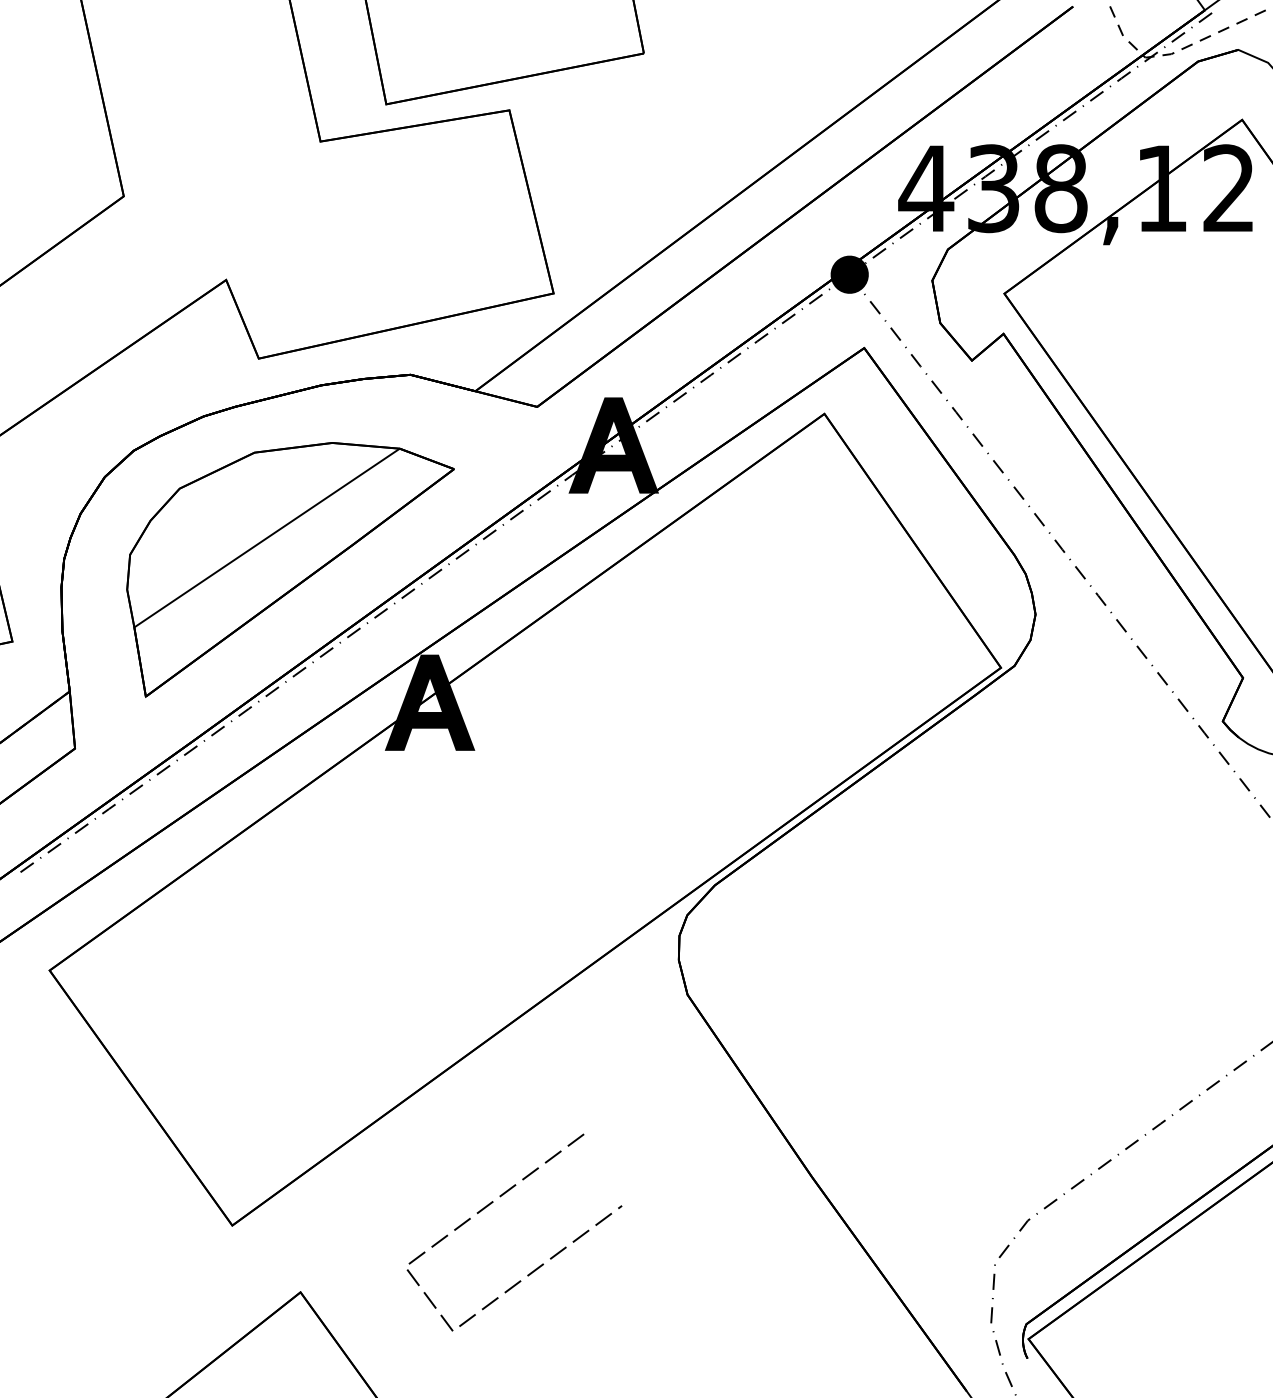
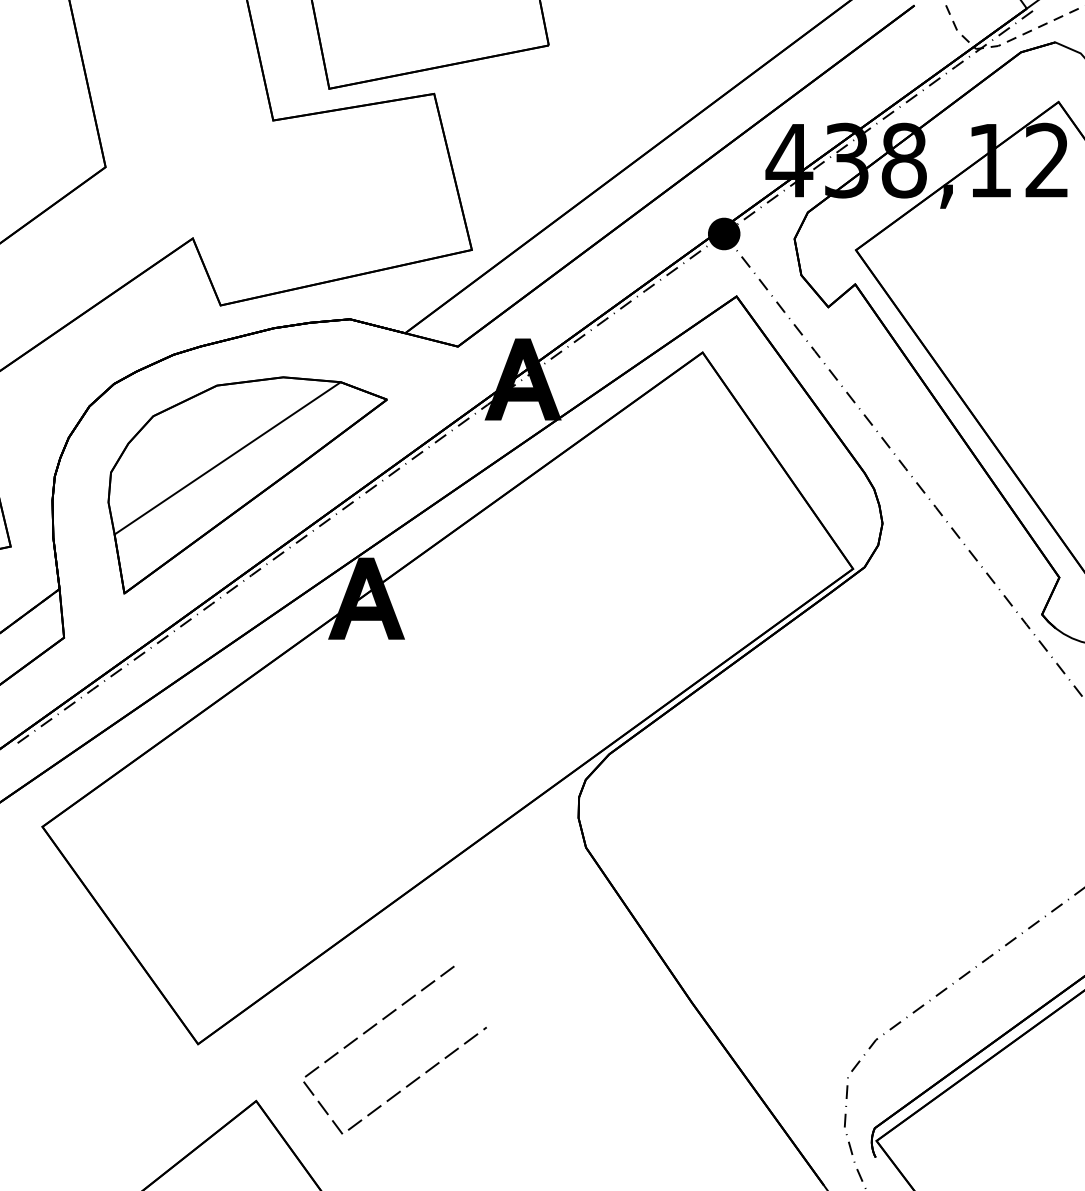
line: (491, 1204) -> (375, 1026), moved

